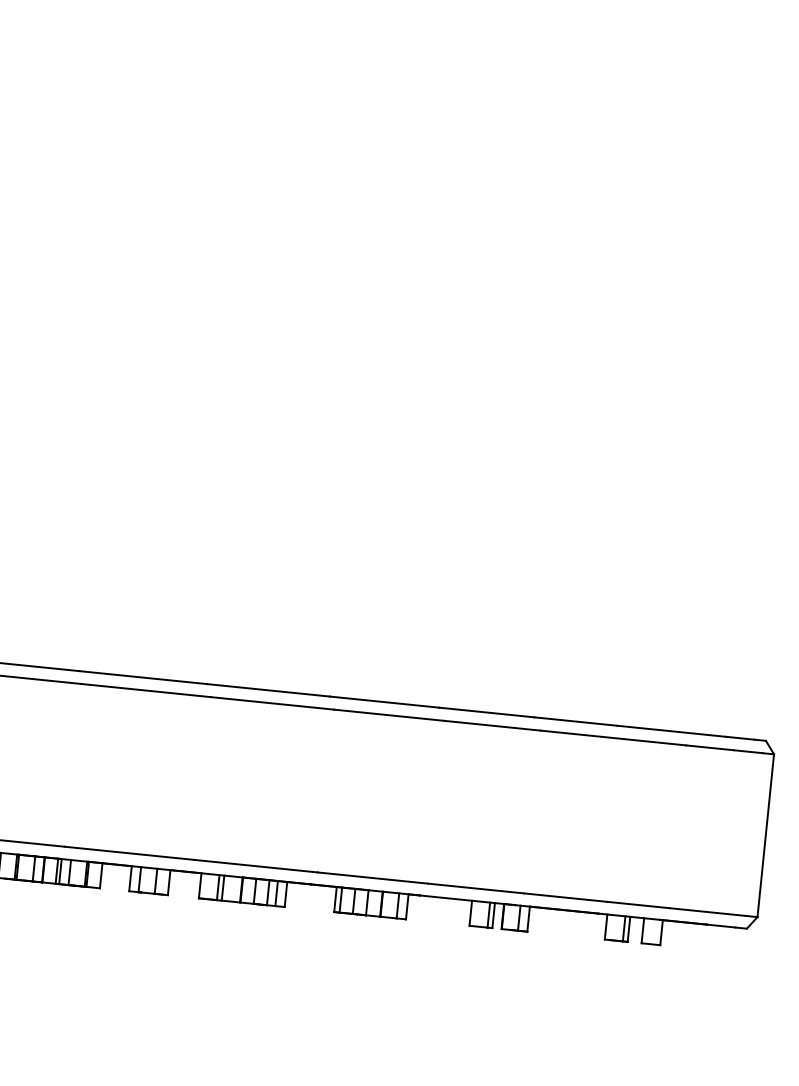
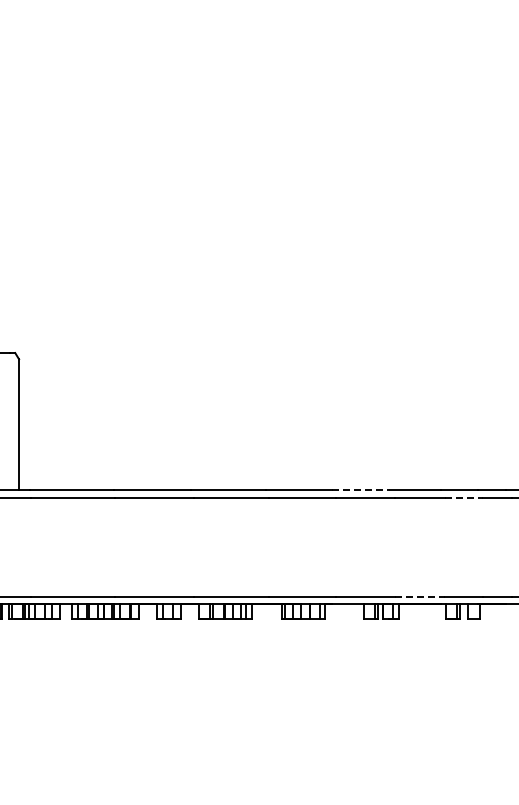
line: (487, 713) -> (361, 490), solid -> dashed
line: (655, 742) -> (464, 497), solid -> dashed
line: (566, 897) -> (420, 596), solid -> dashed

